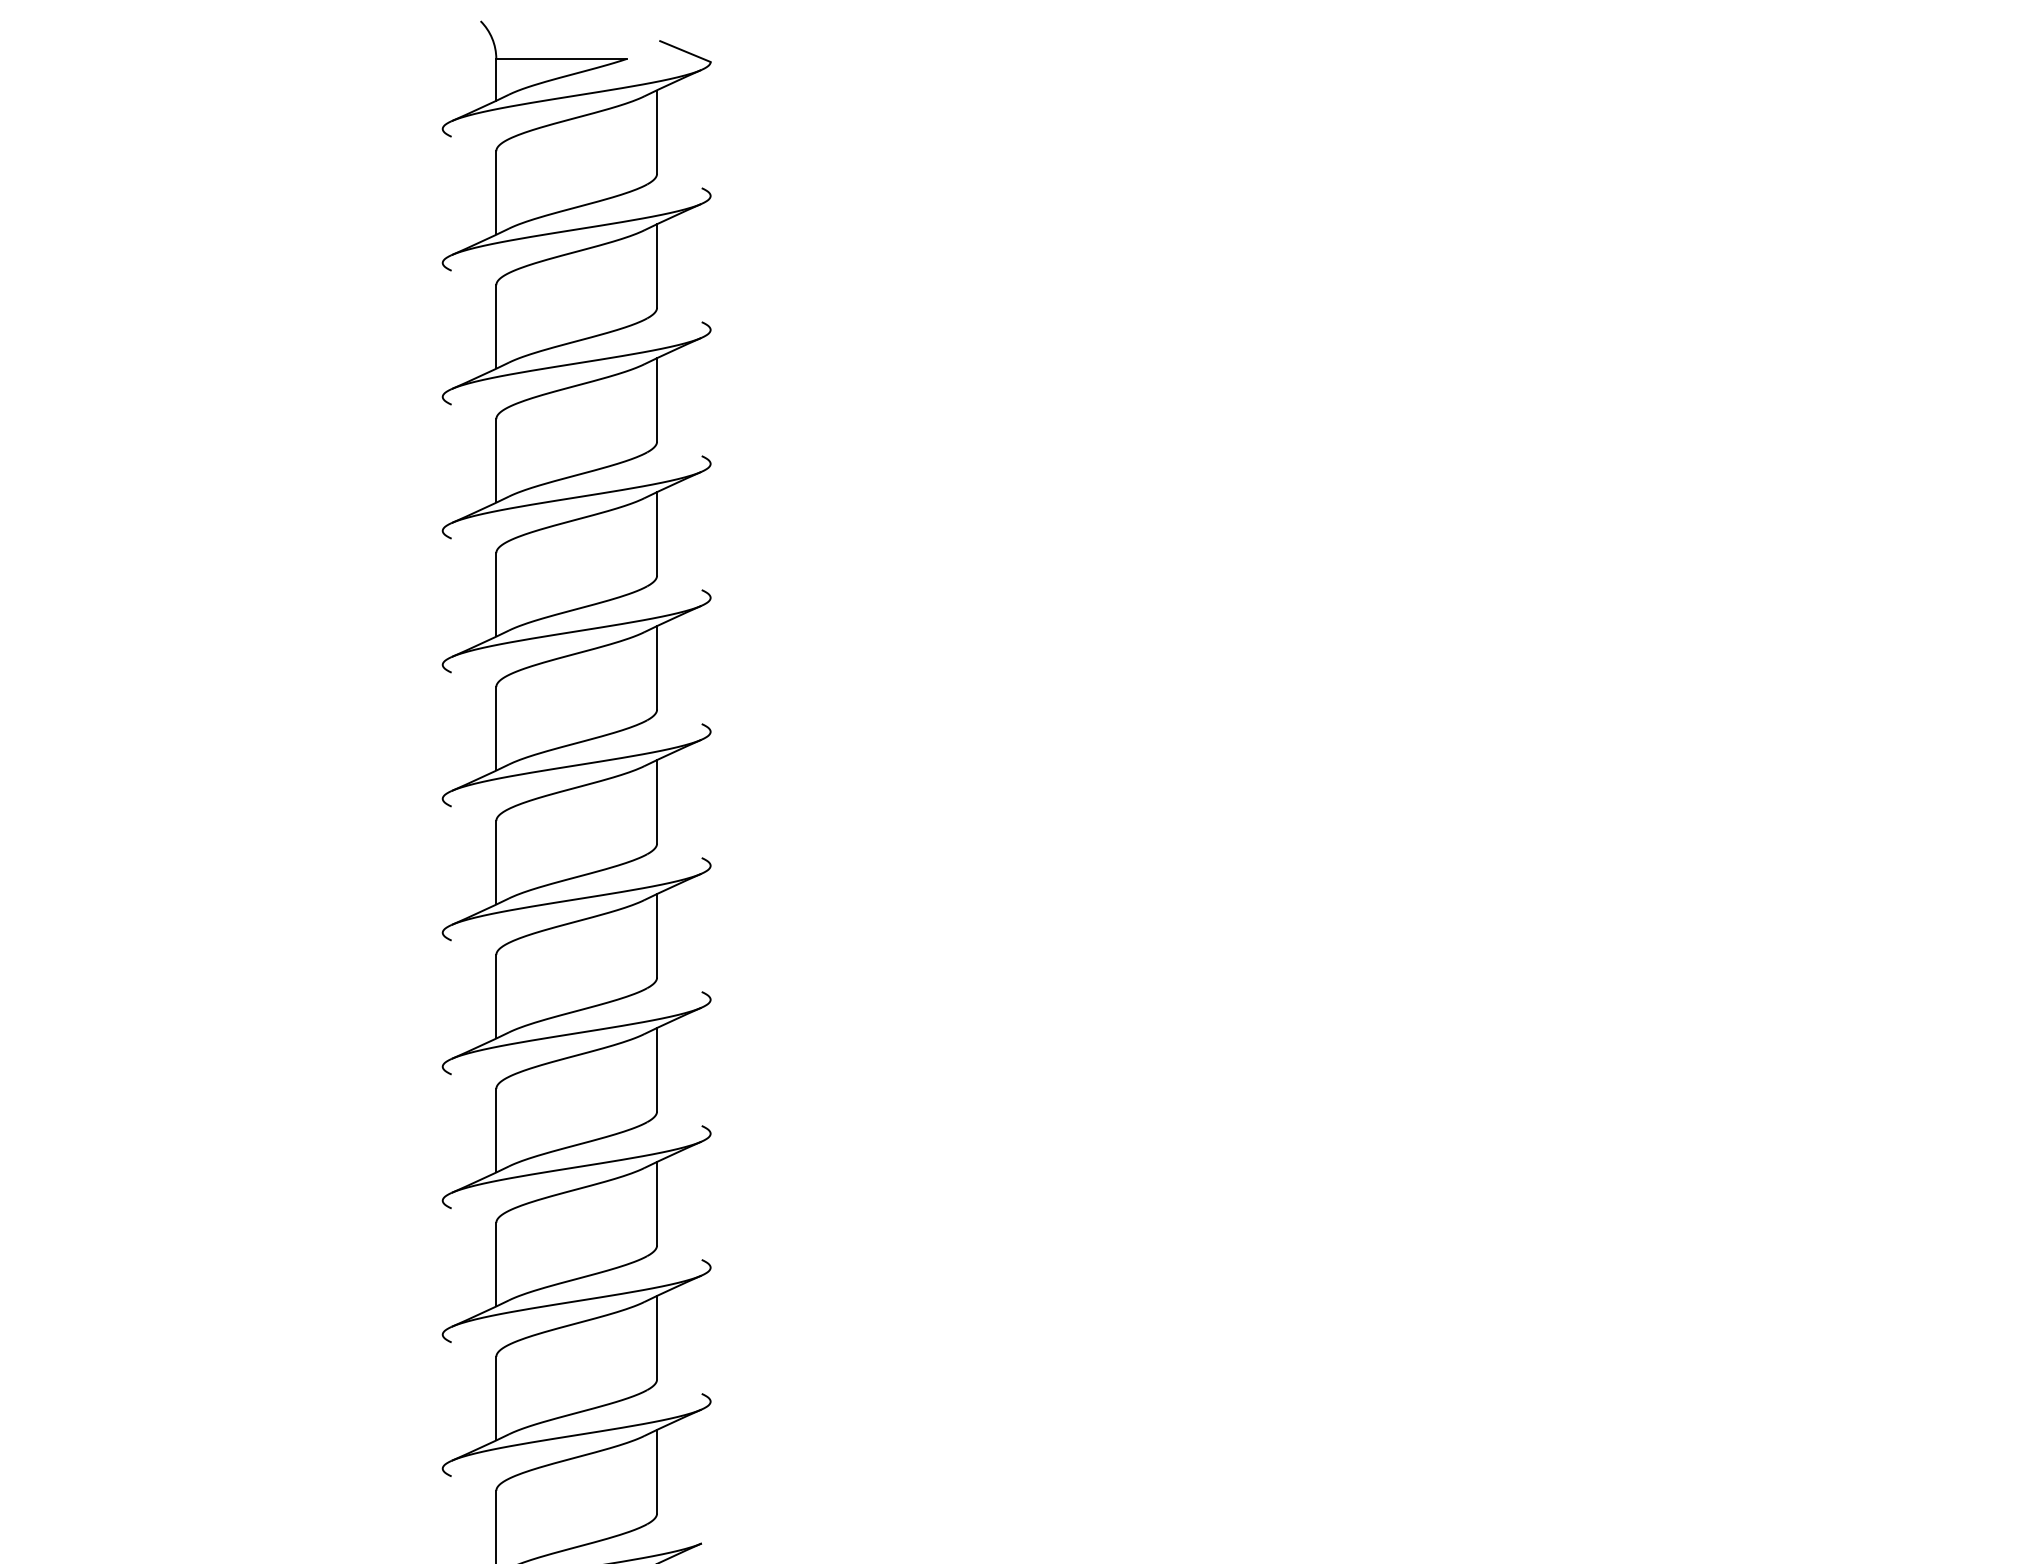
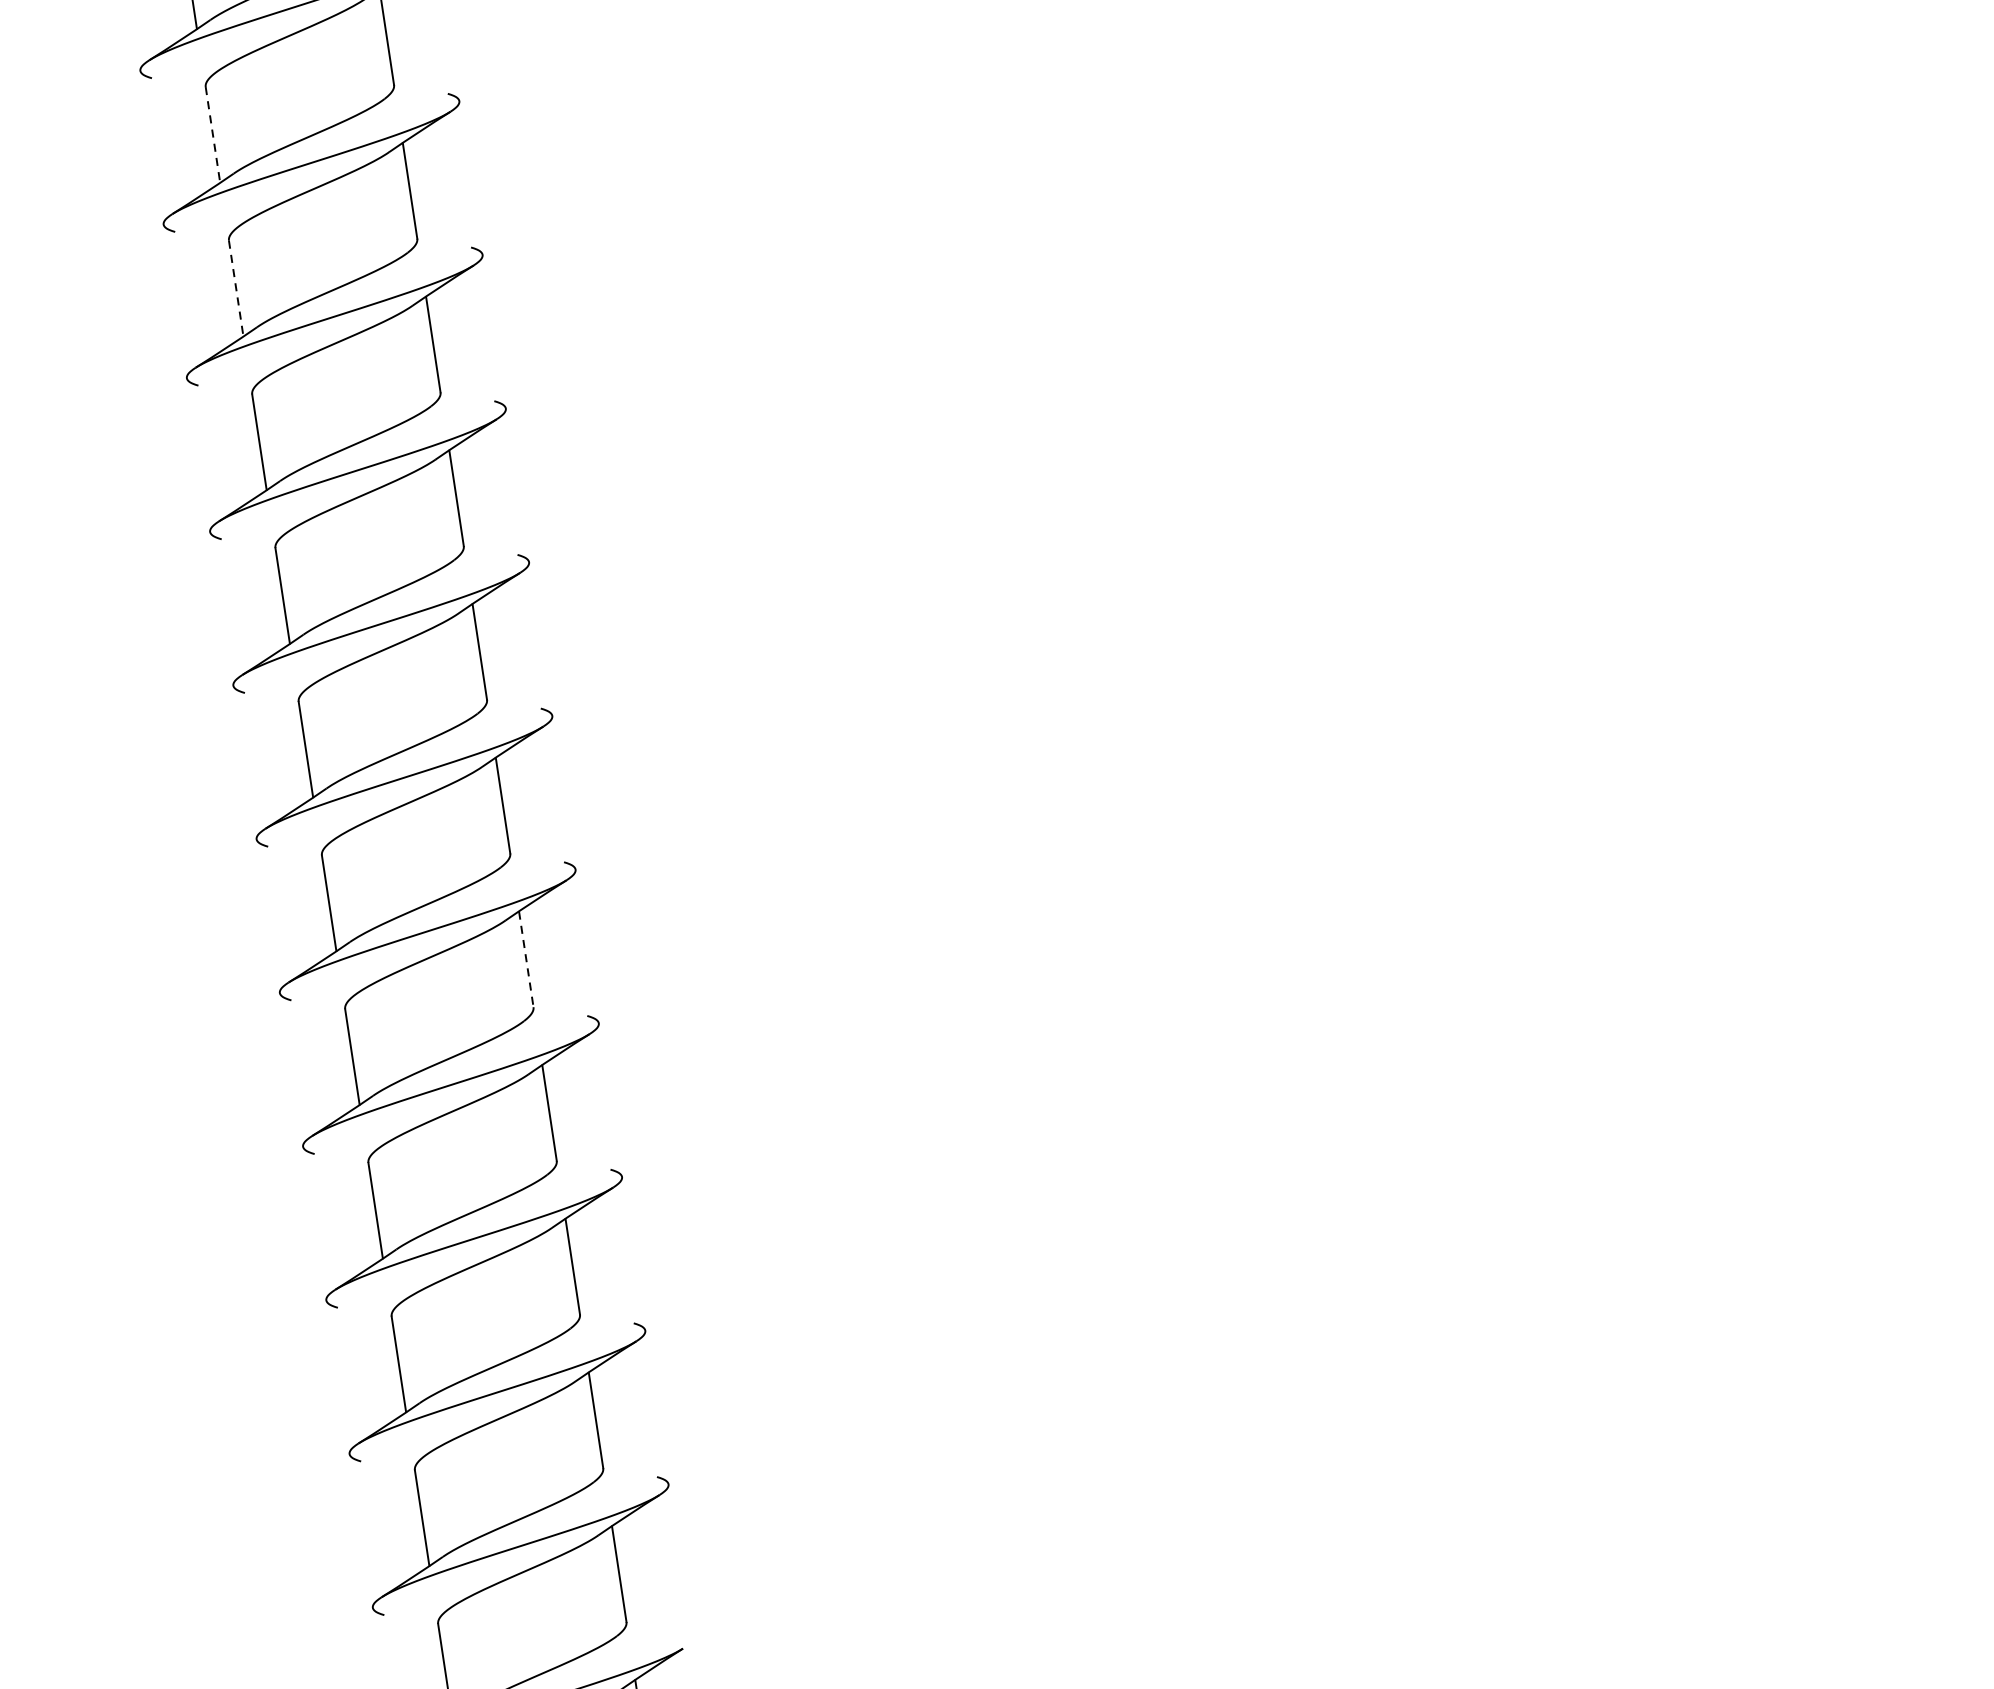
line: (496, 192) -> (213, 134), solid -> dashed
line: (496, 326) -> (236, 288), solid -> dashed
line: (657, 935) -> (526, 958), solid -> dashed

